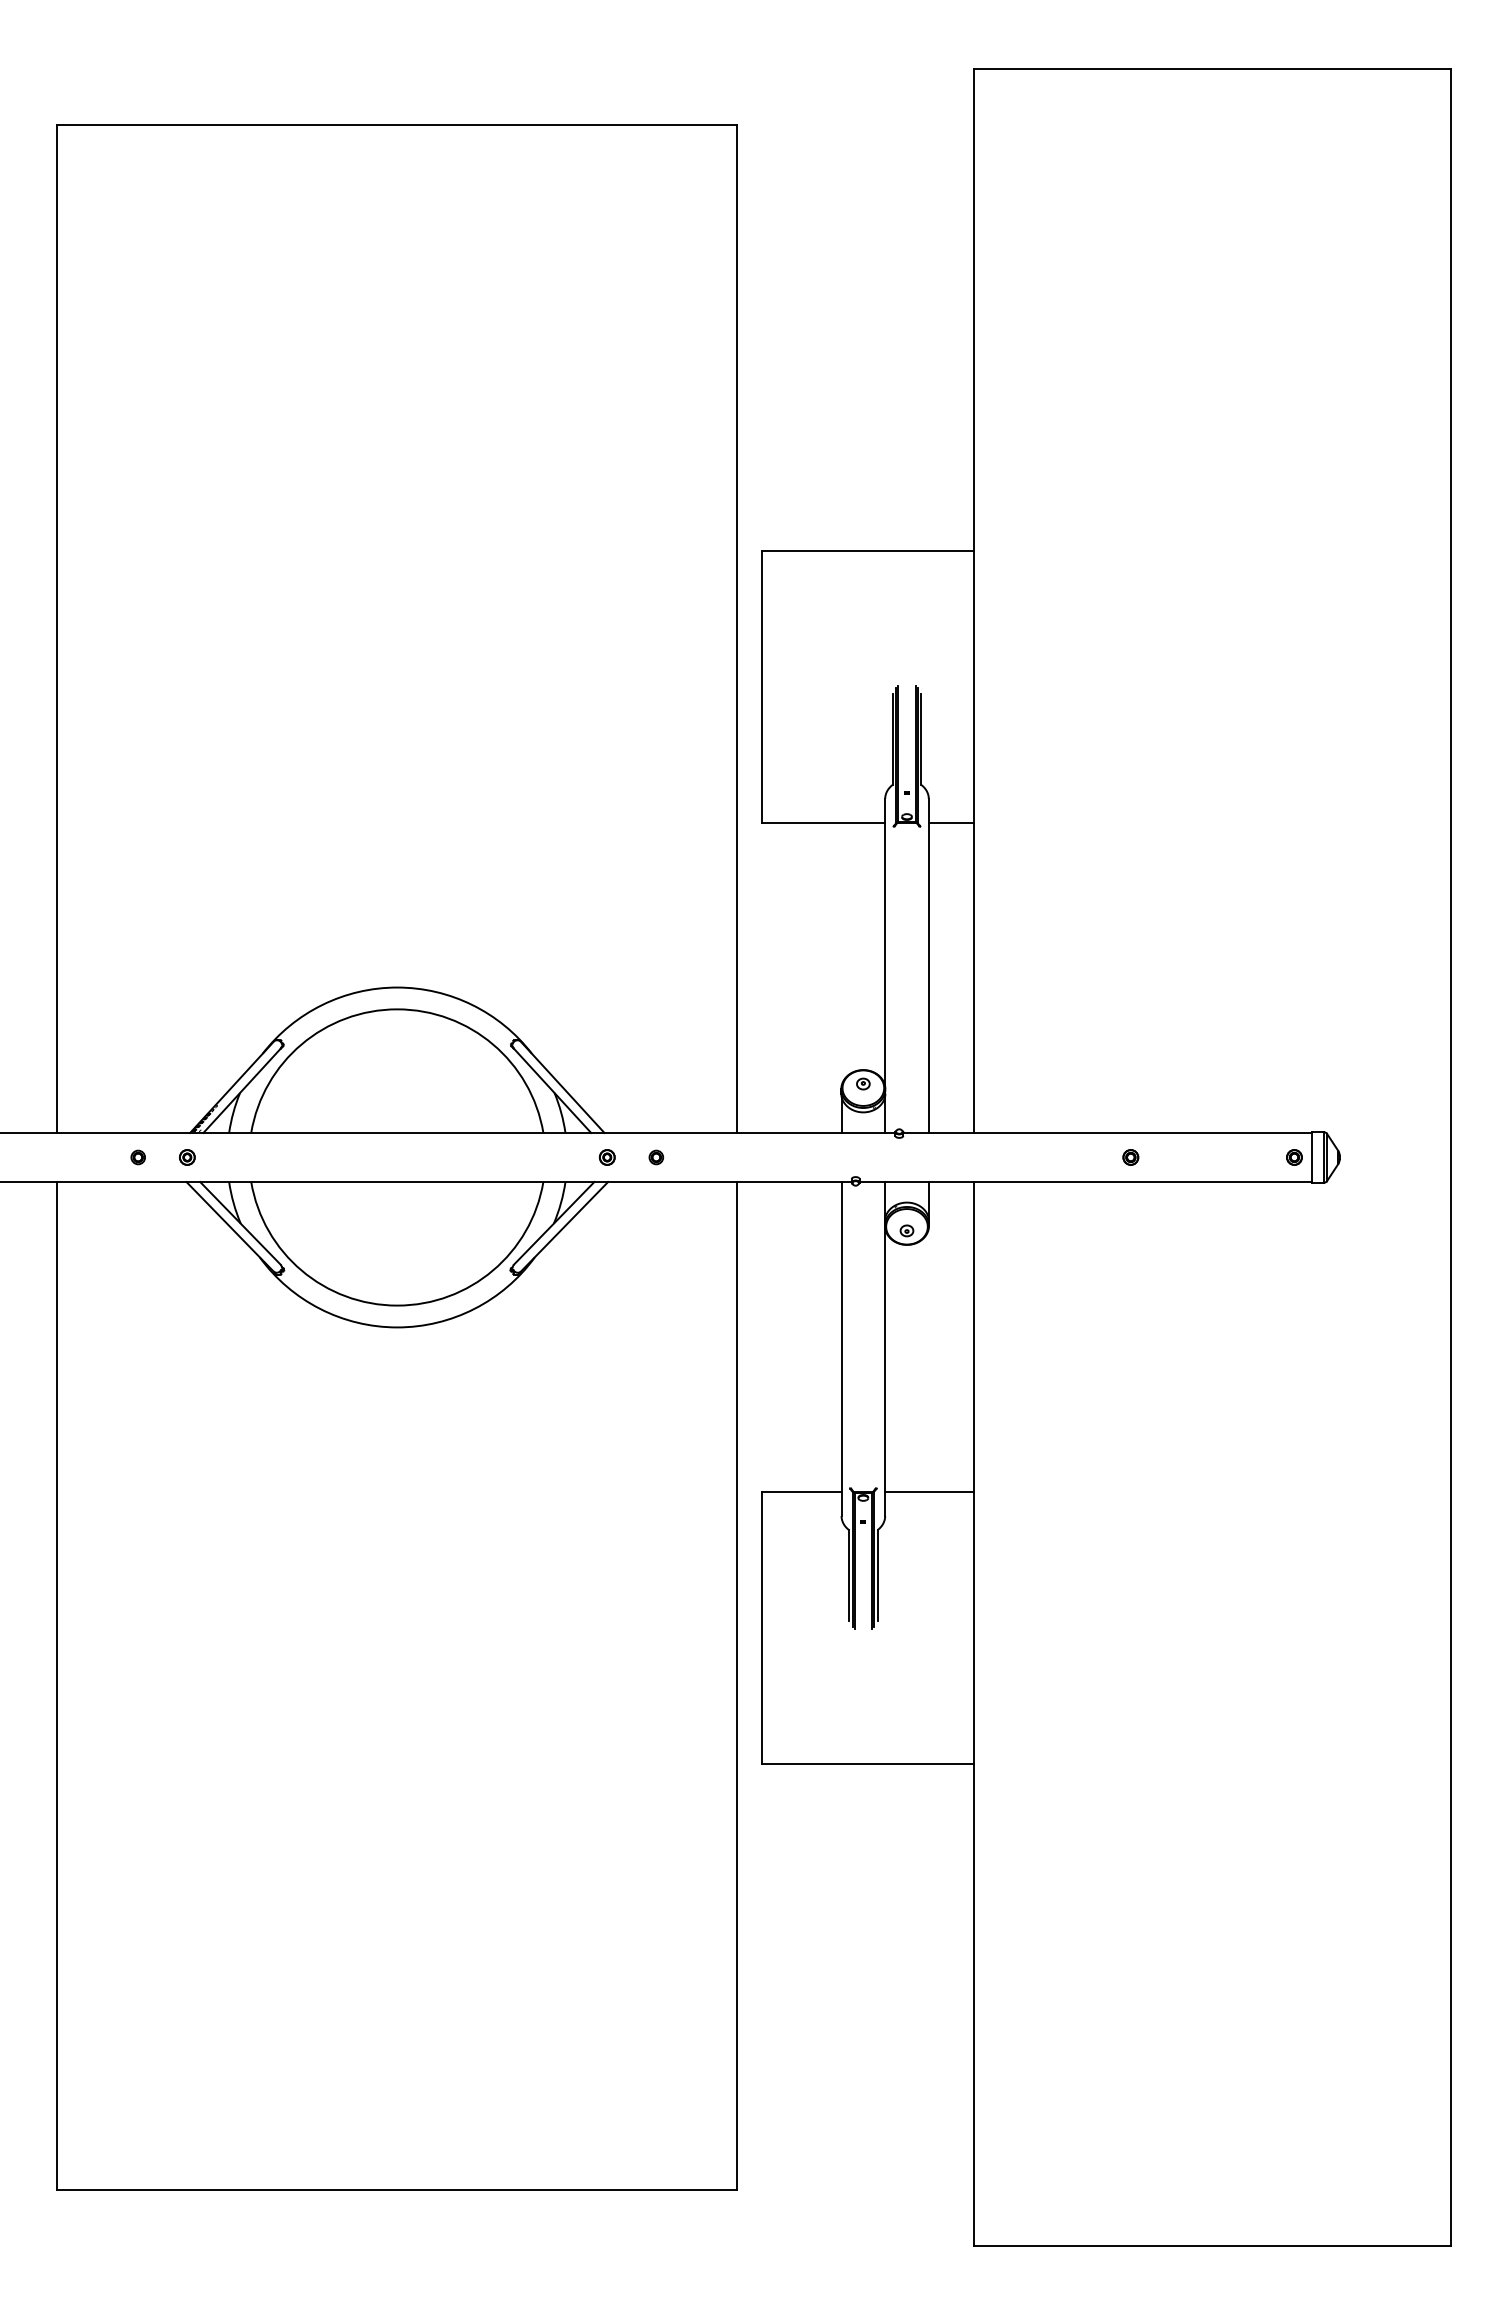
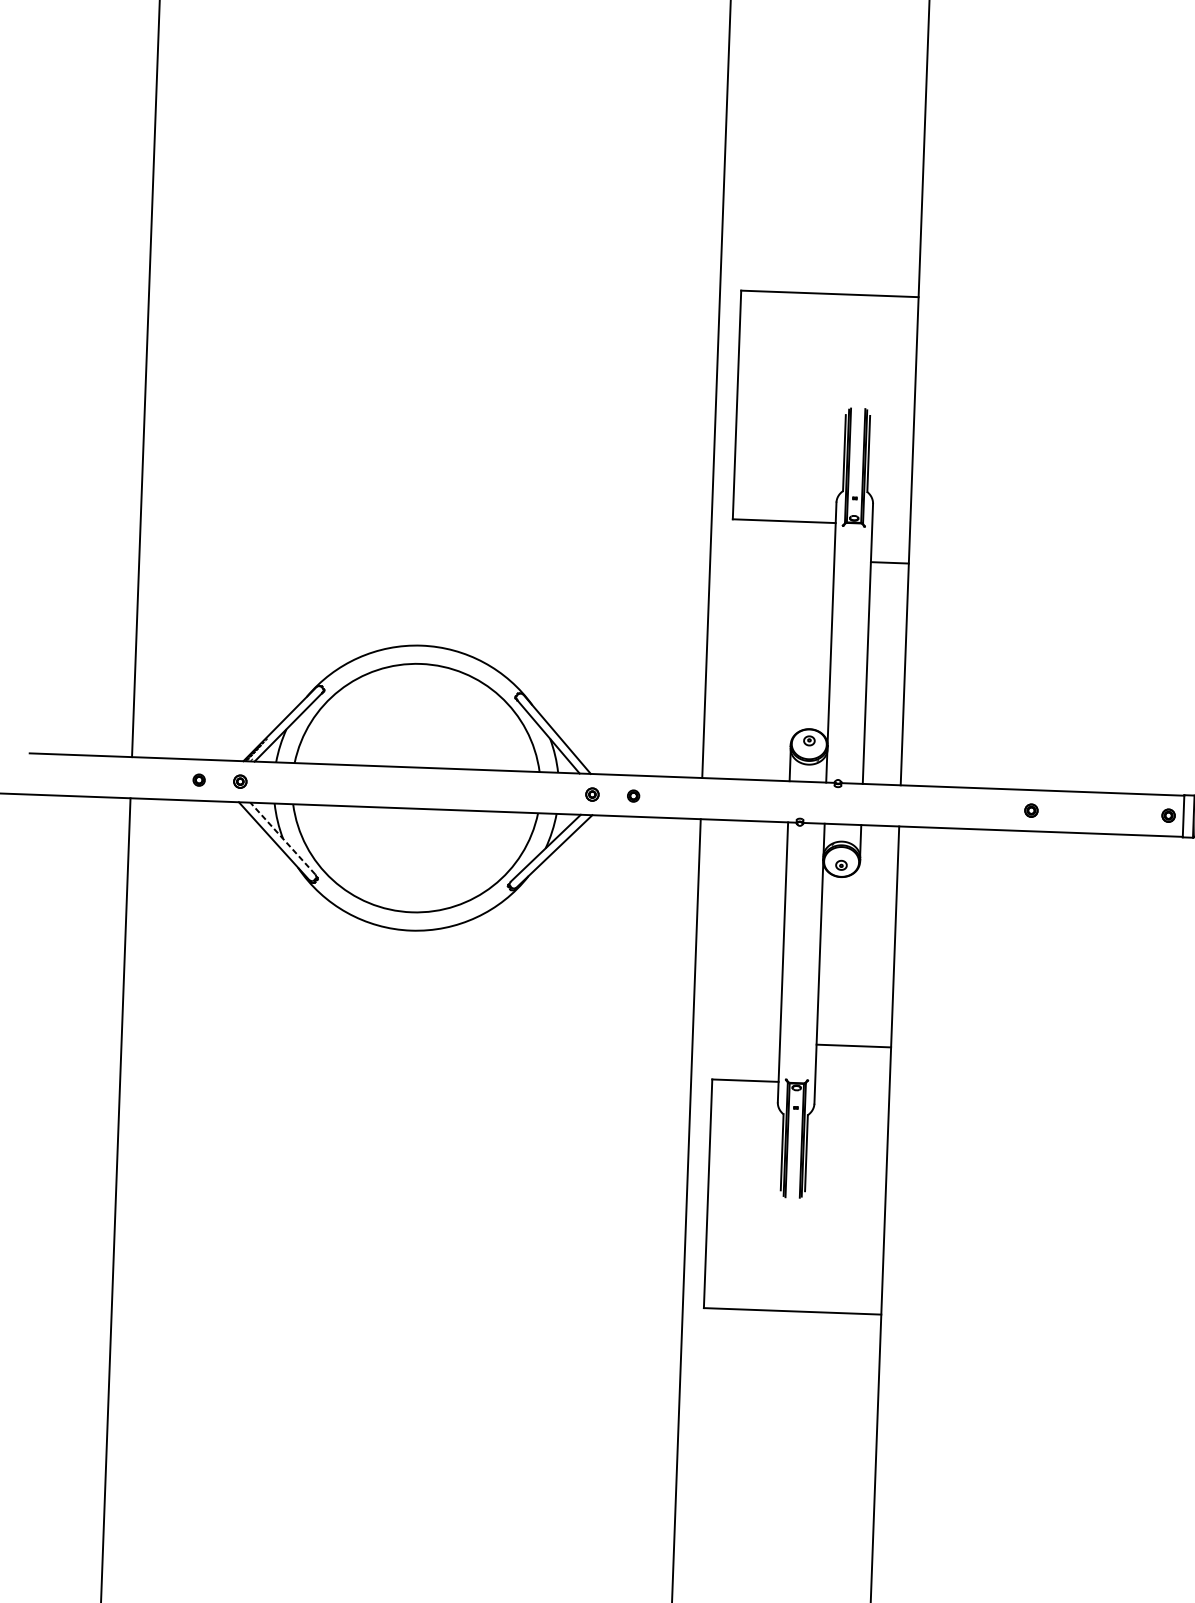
line: (951, 823) -> (889, 562), moved
line: (240, 1223) -> (282, 838), solid -> dashed
line: (929, 1491) -> (853, 1045), moved

